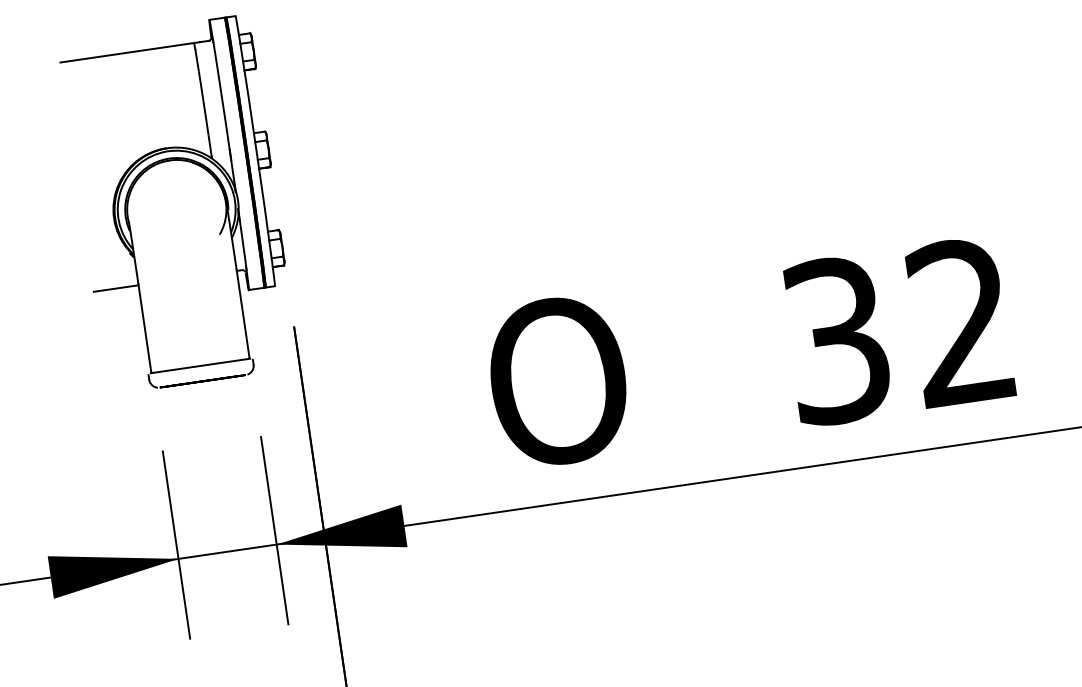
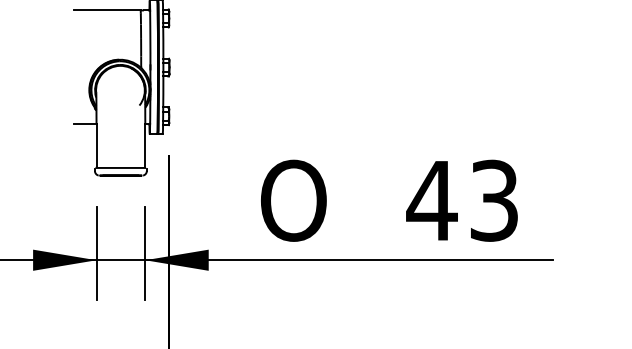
text: (895, 331) -> (461, 200), 32 -> 43

